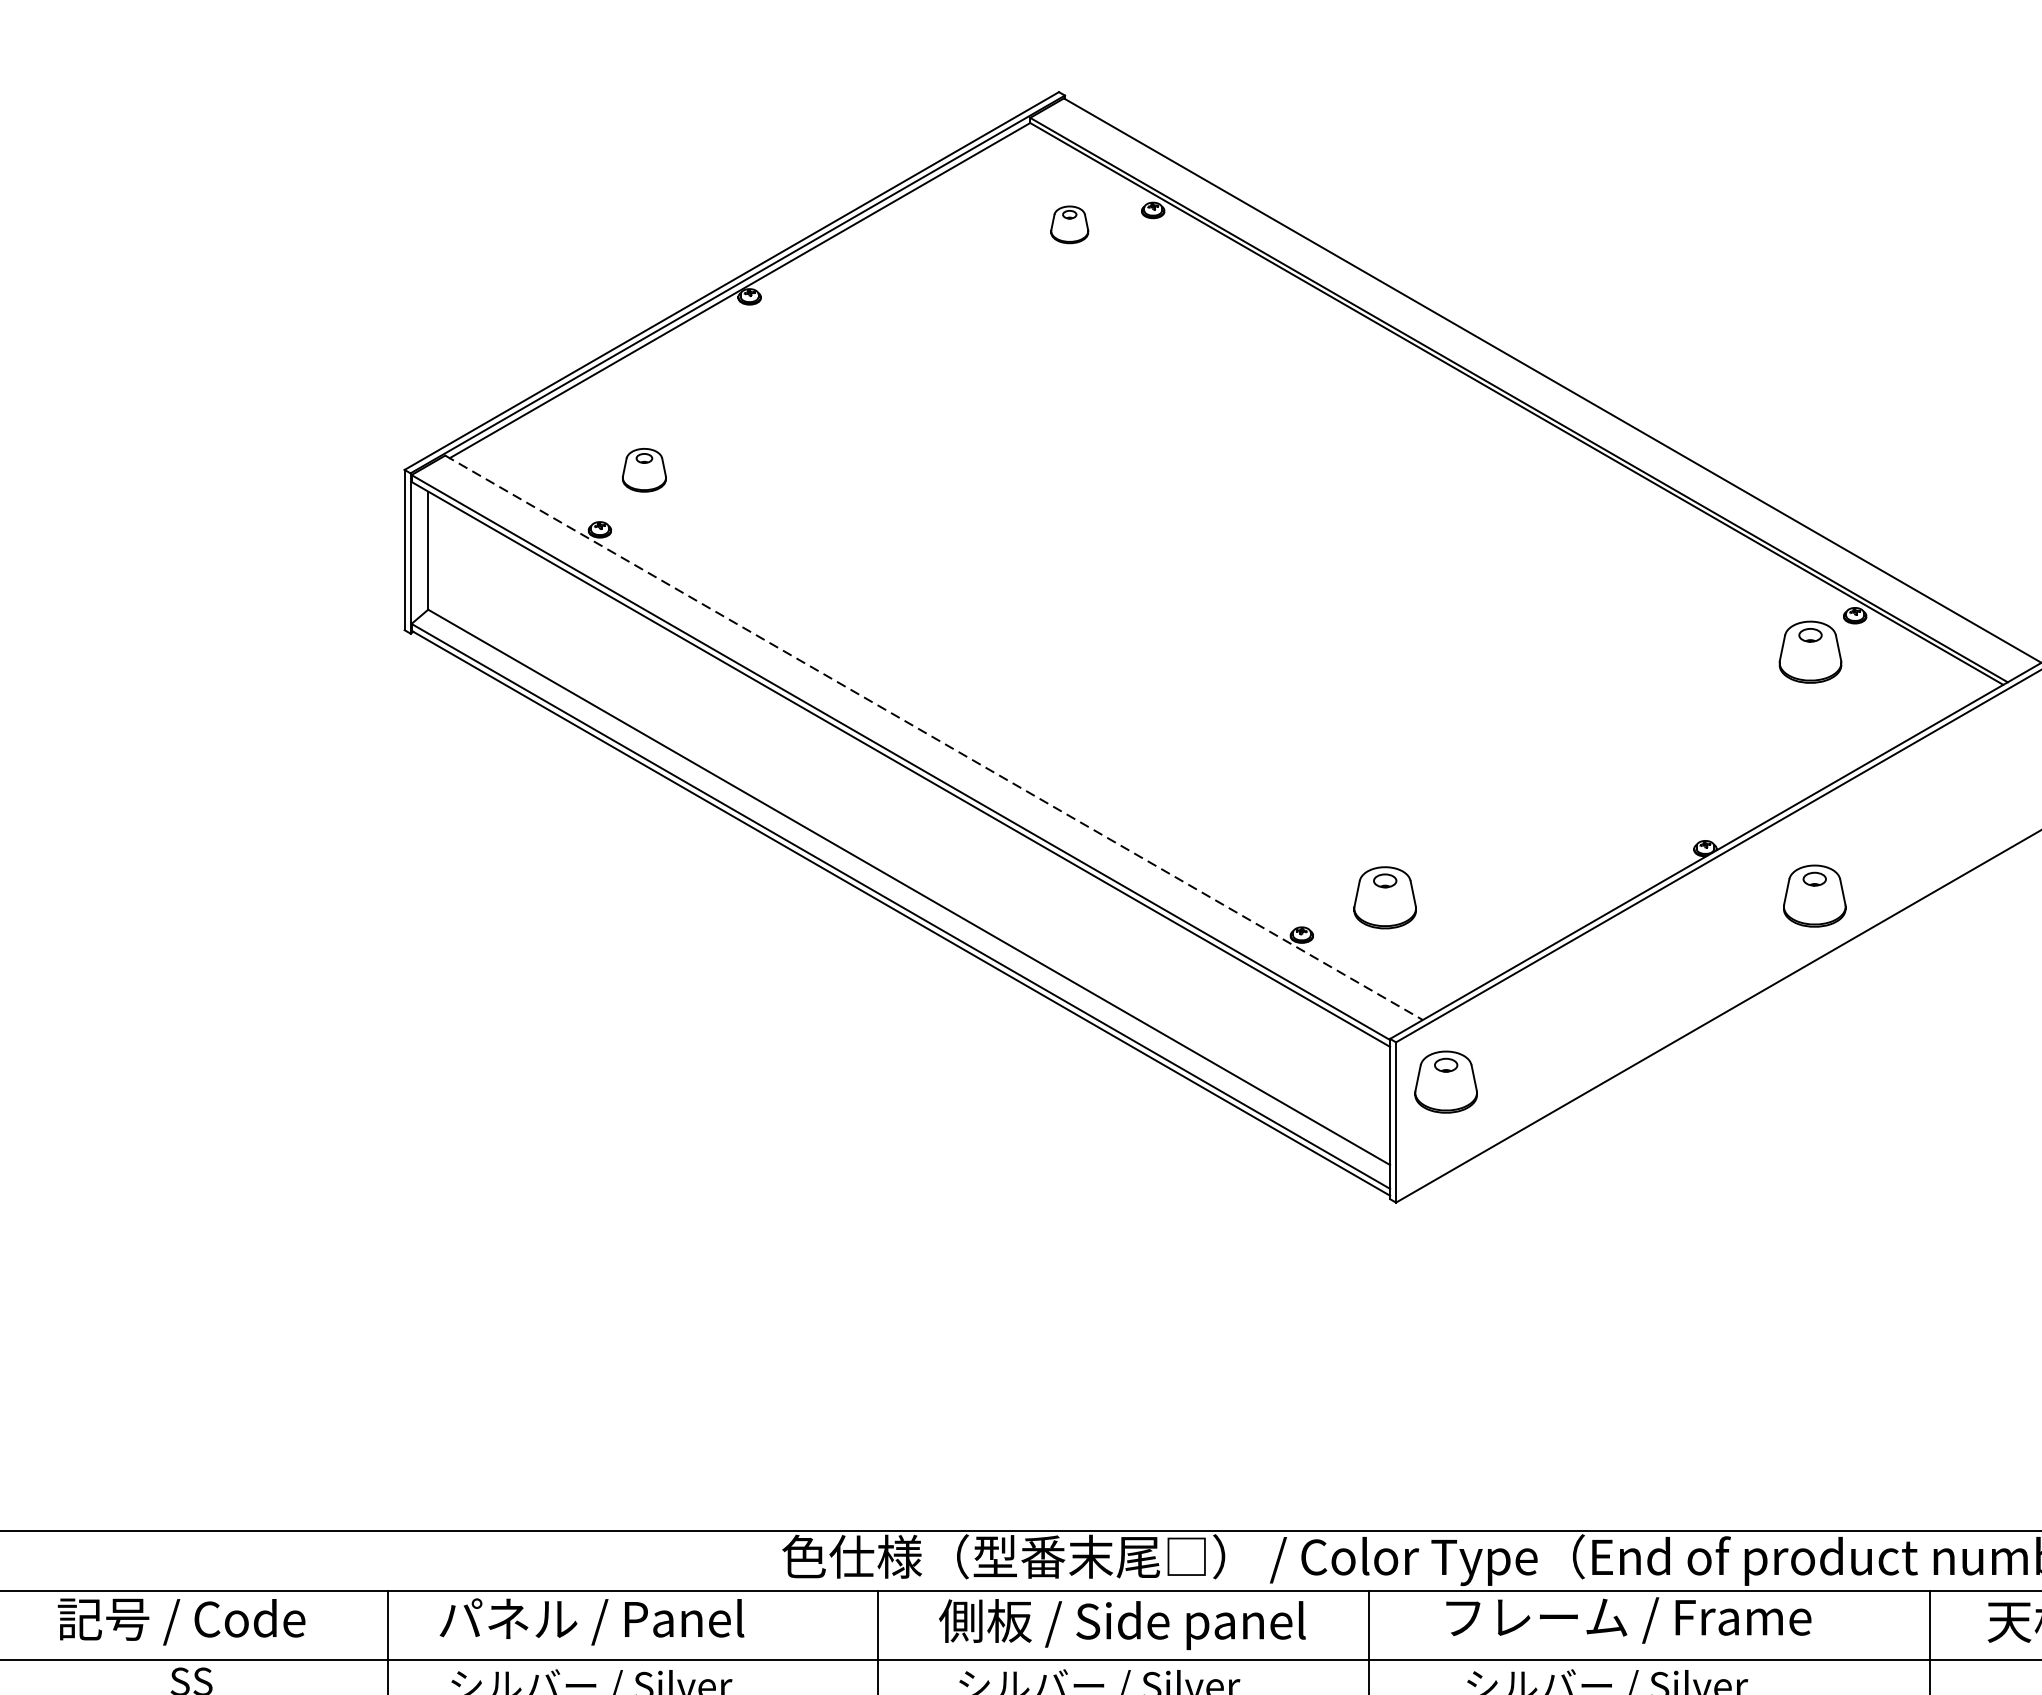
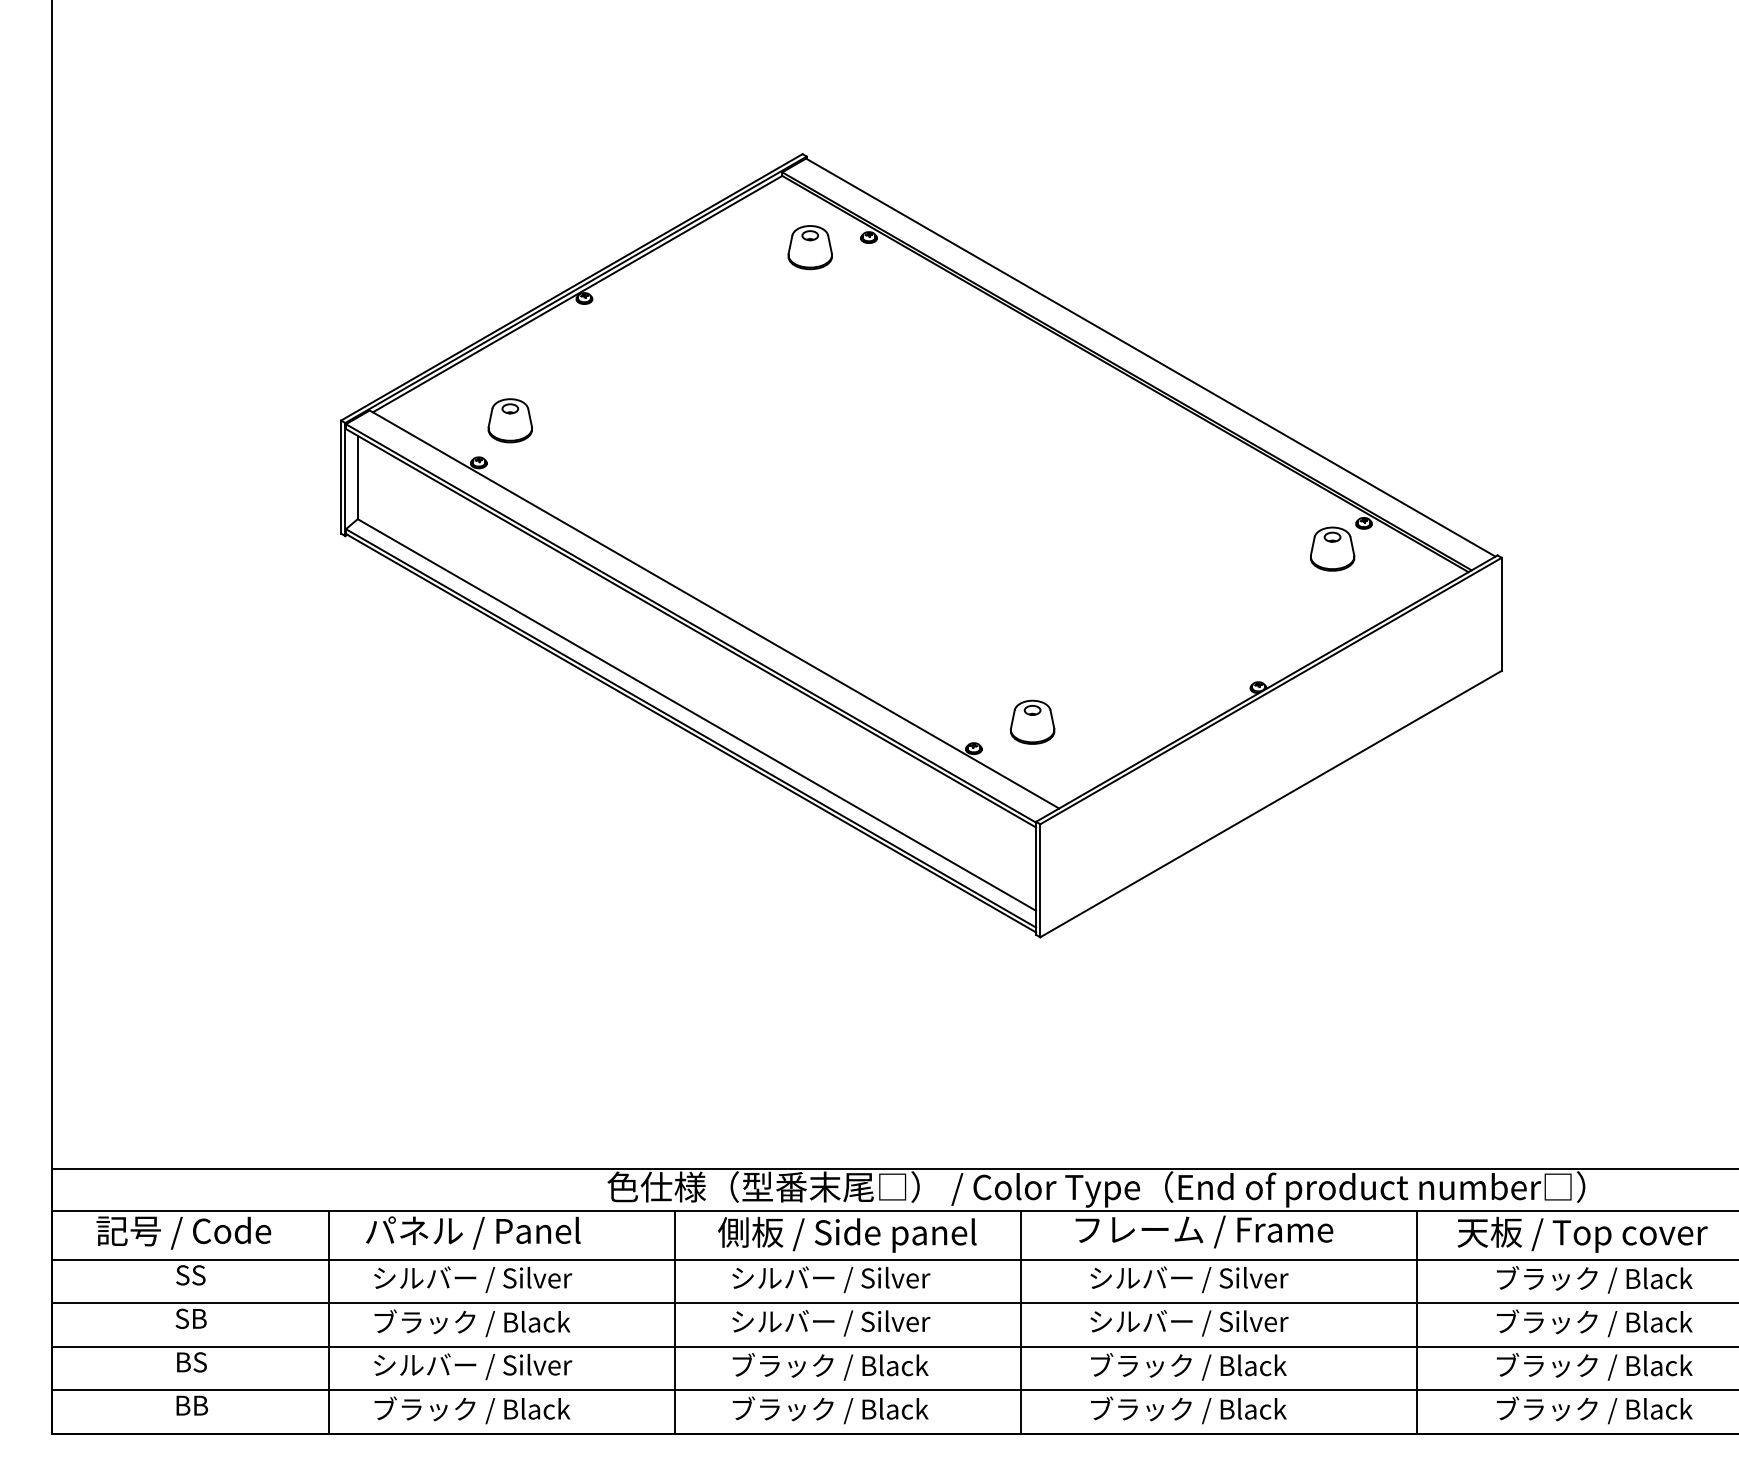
part: (1068, 224) -> (809, 247), size x1.67
part: (643, 469) -> (509, 420), size x1.43
line: (934, 737) -> (714, 609), dashed -> solid
part: (1814, 895) -> (1335, 720), removed
part: (1445, 1080) -> (1075, 851), removed

